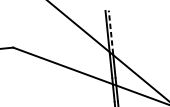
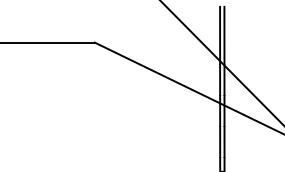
line: (111, 32) -> (224, 35), dashed -> solid

